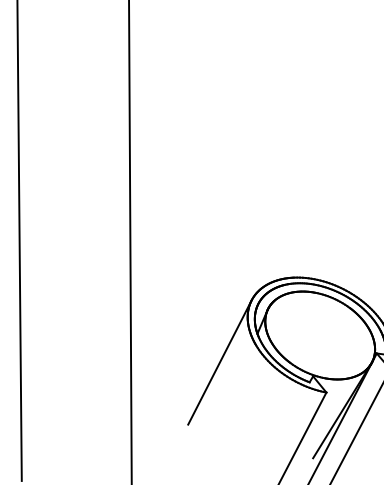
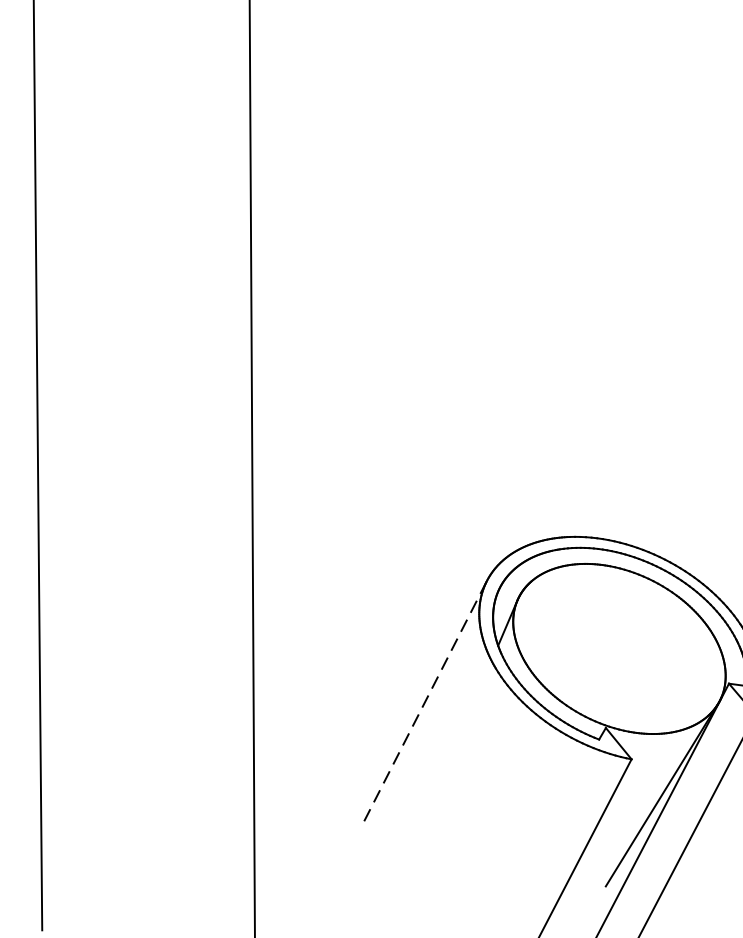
line: (219, 362) -> (424, 701), solid -> dashed

